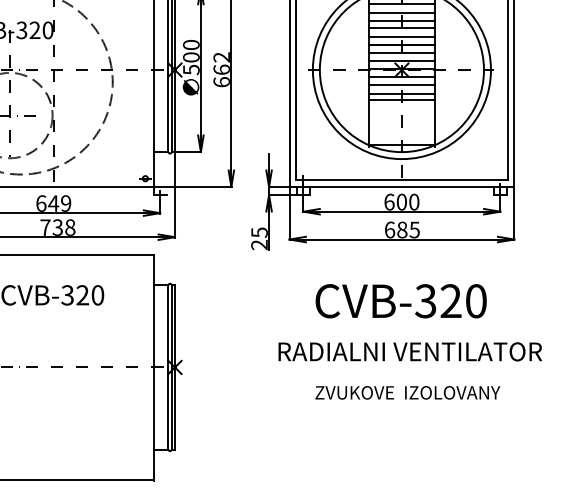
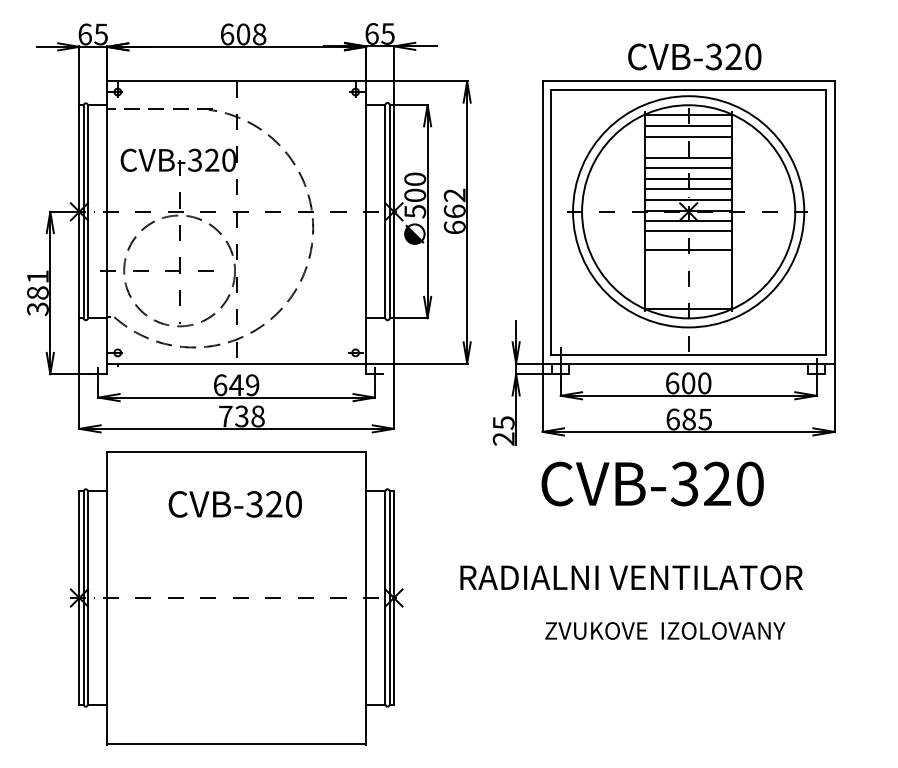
line: (401, 20) -> (688, 147), removed
line: (401, 94) -> (688, 243), removed
text: (401, 300) -> (652, 483), moved
text: (410, 351) -> (631, 577), moved
text: (407, 392) -> (665, 630), moved

